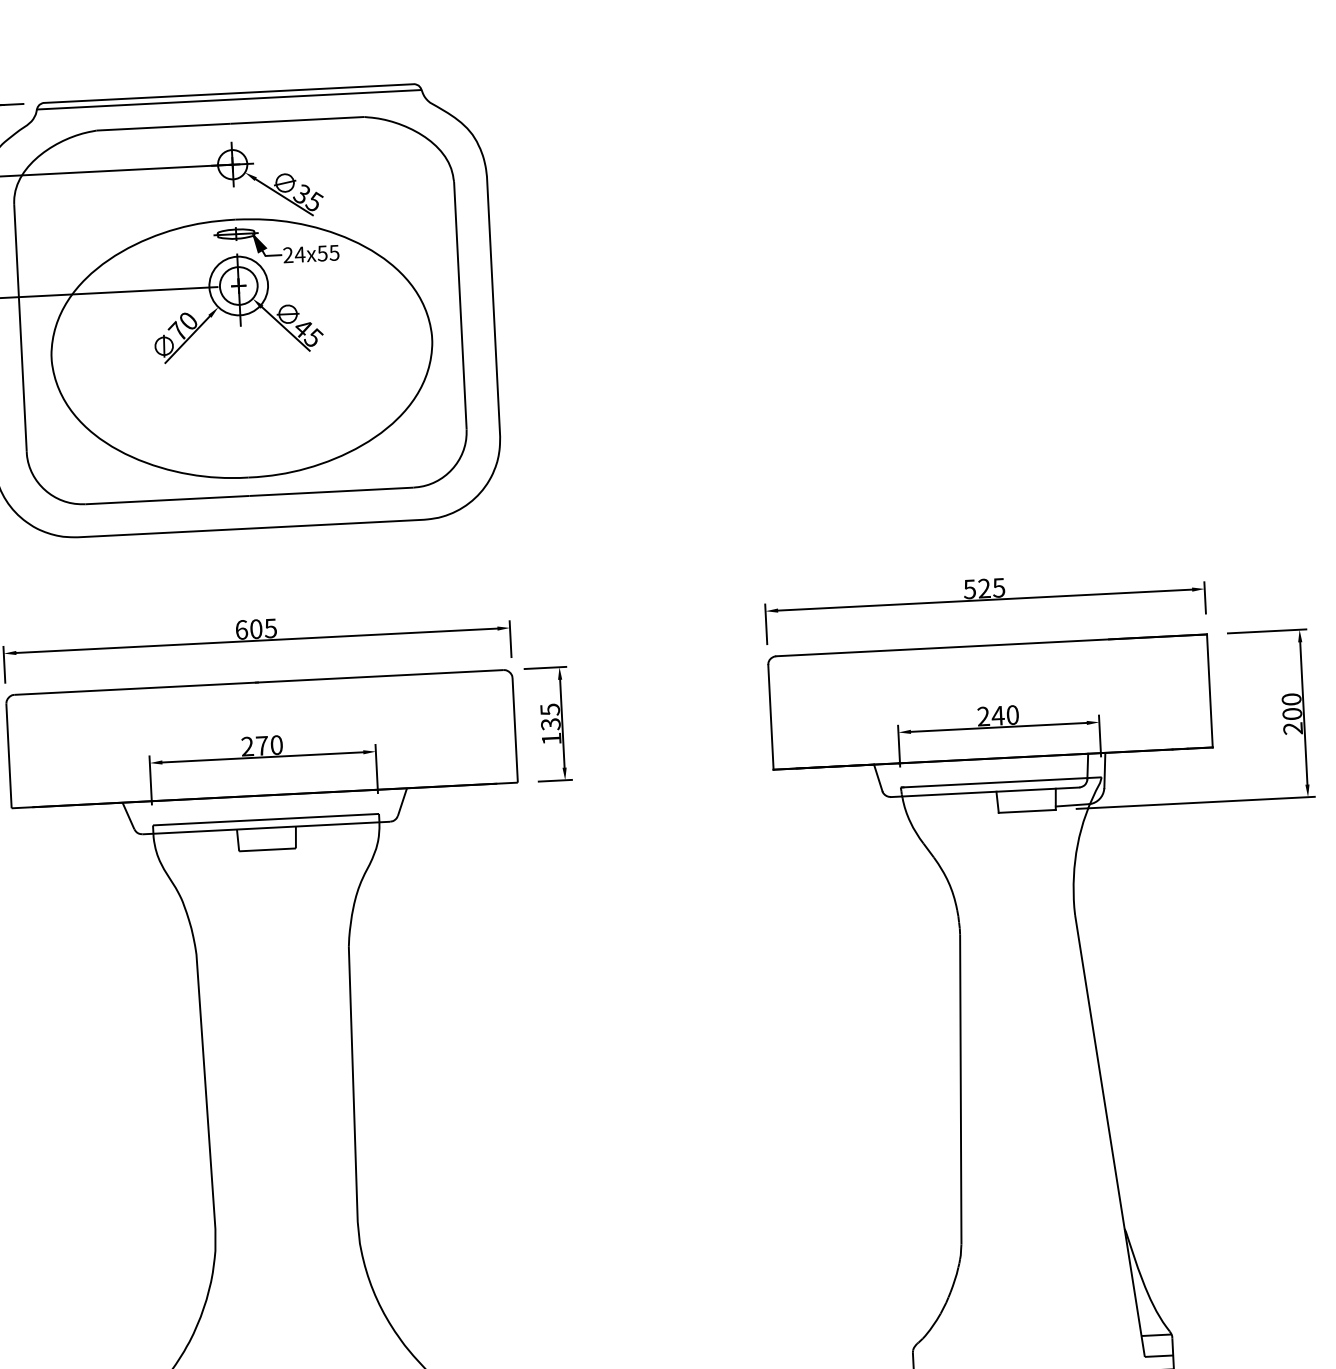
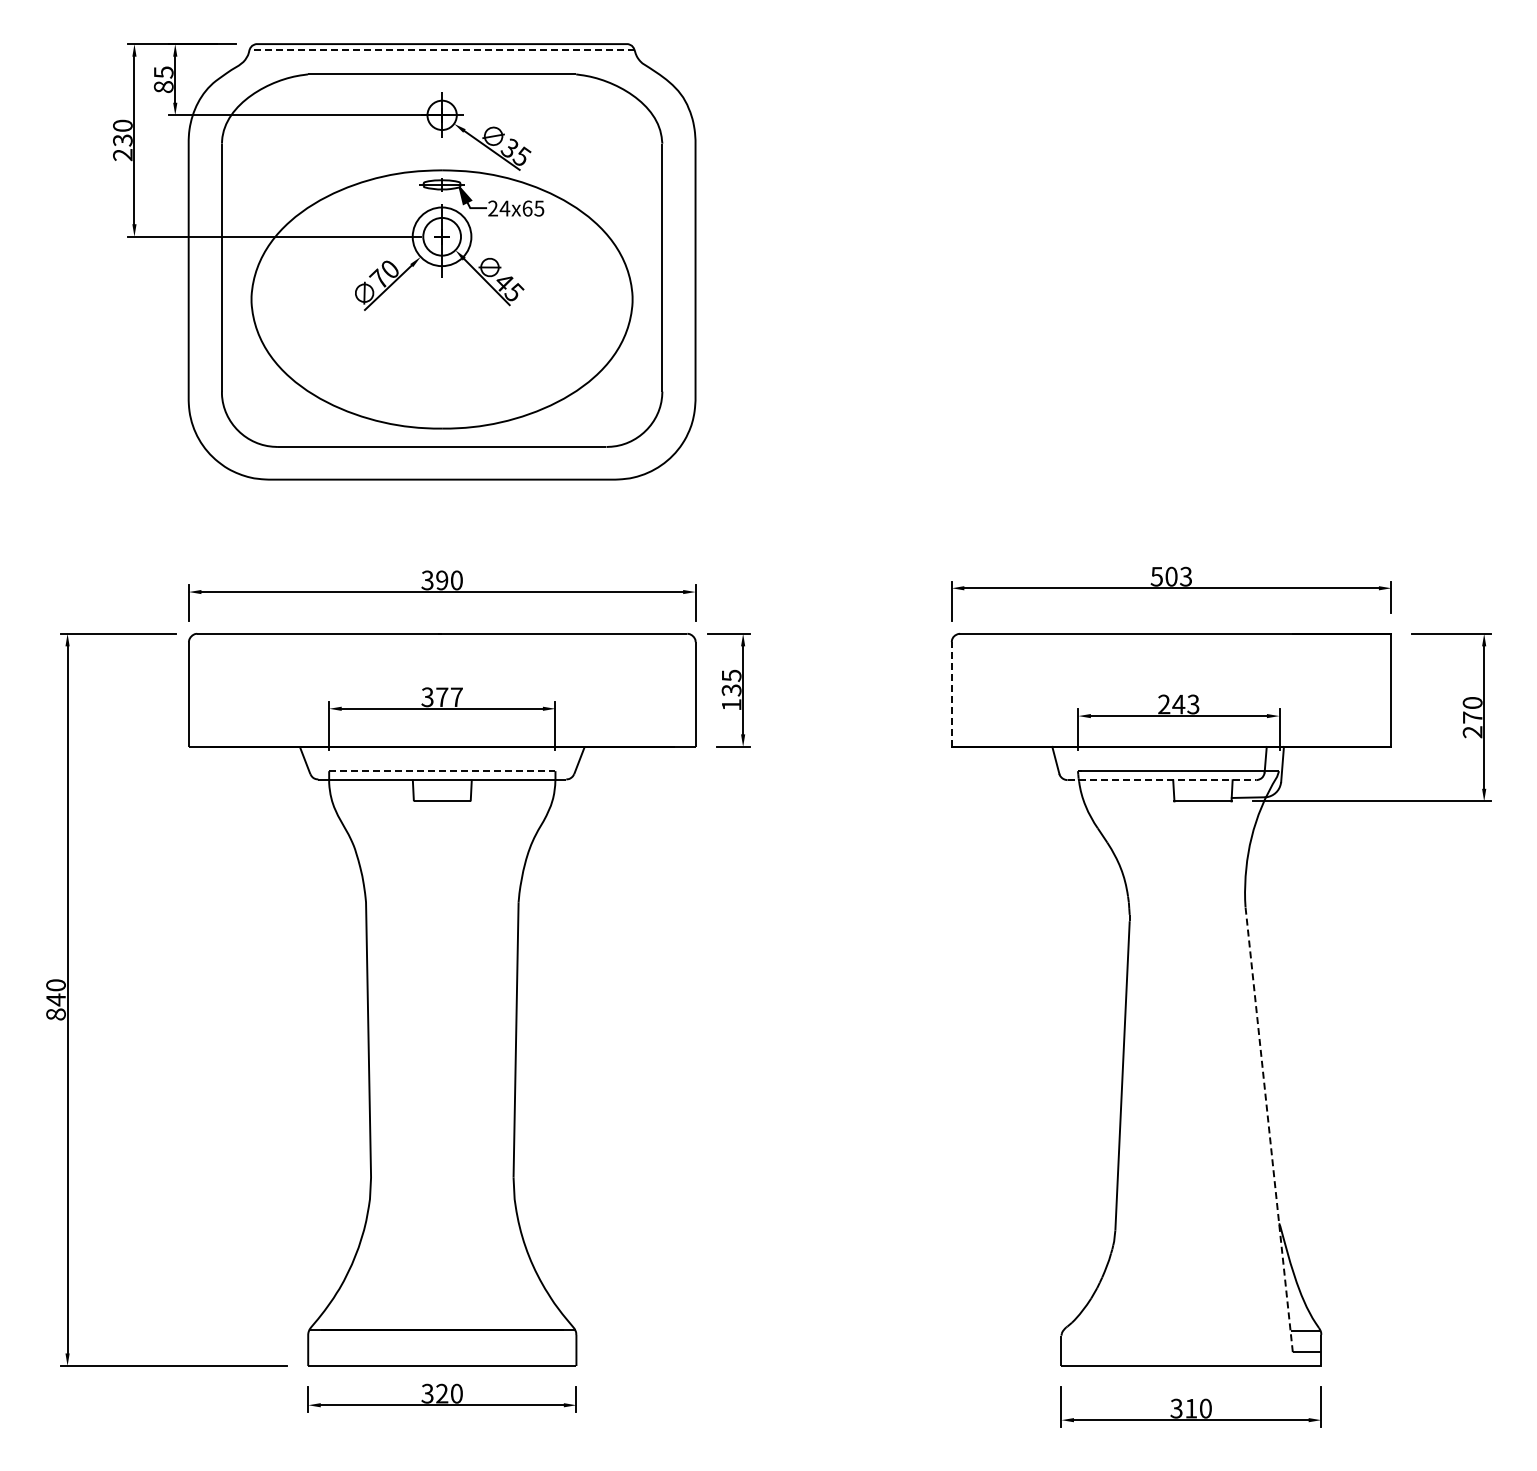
line: (229, 99) -> (442, 50), solid -> dashed
text: (322, 253) -> (527, 208), 24x55 -> 24x65
text: (991, 588) -> (1178, 576), 525 -> 503
text: (255, 629) -> (441, 580), 605 -> 390
text: (1292, 713) -> (1472, 717), 200 -> 270
text: (1012, 715) -> (1193, 704), 240 -> 243
line: (770, 717) -> (951, 694), solid -> dashed
text: (261, 746) -> (441, 697), 270 -> 377
line: (985, 792) -> (1162, 780), solid -> dashed
line: (266, 820) -> (442, 771), solid -> dashed
line: (1110, 1135) -> (1269, 1129), solid -> dashed

